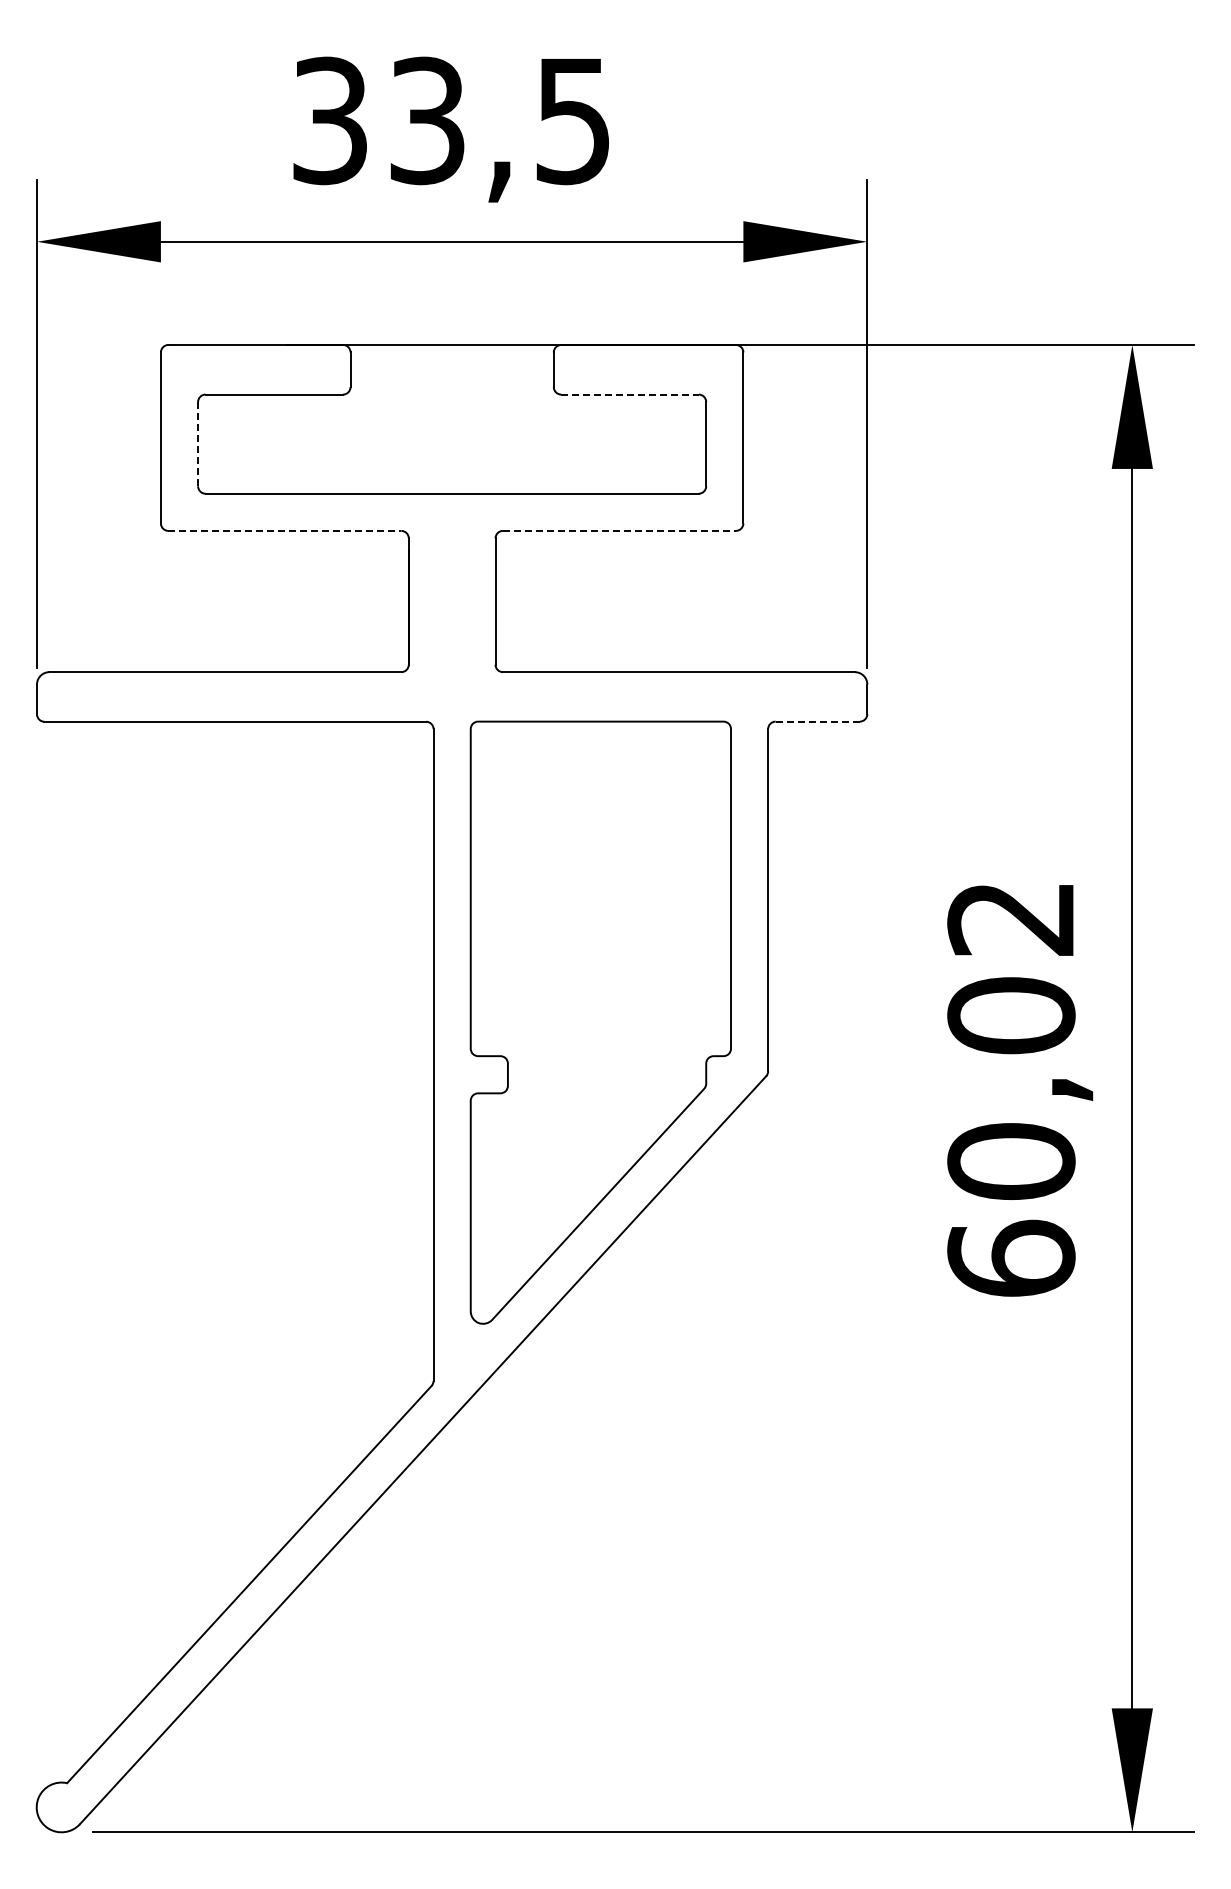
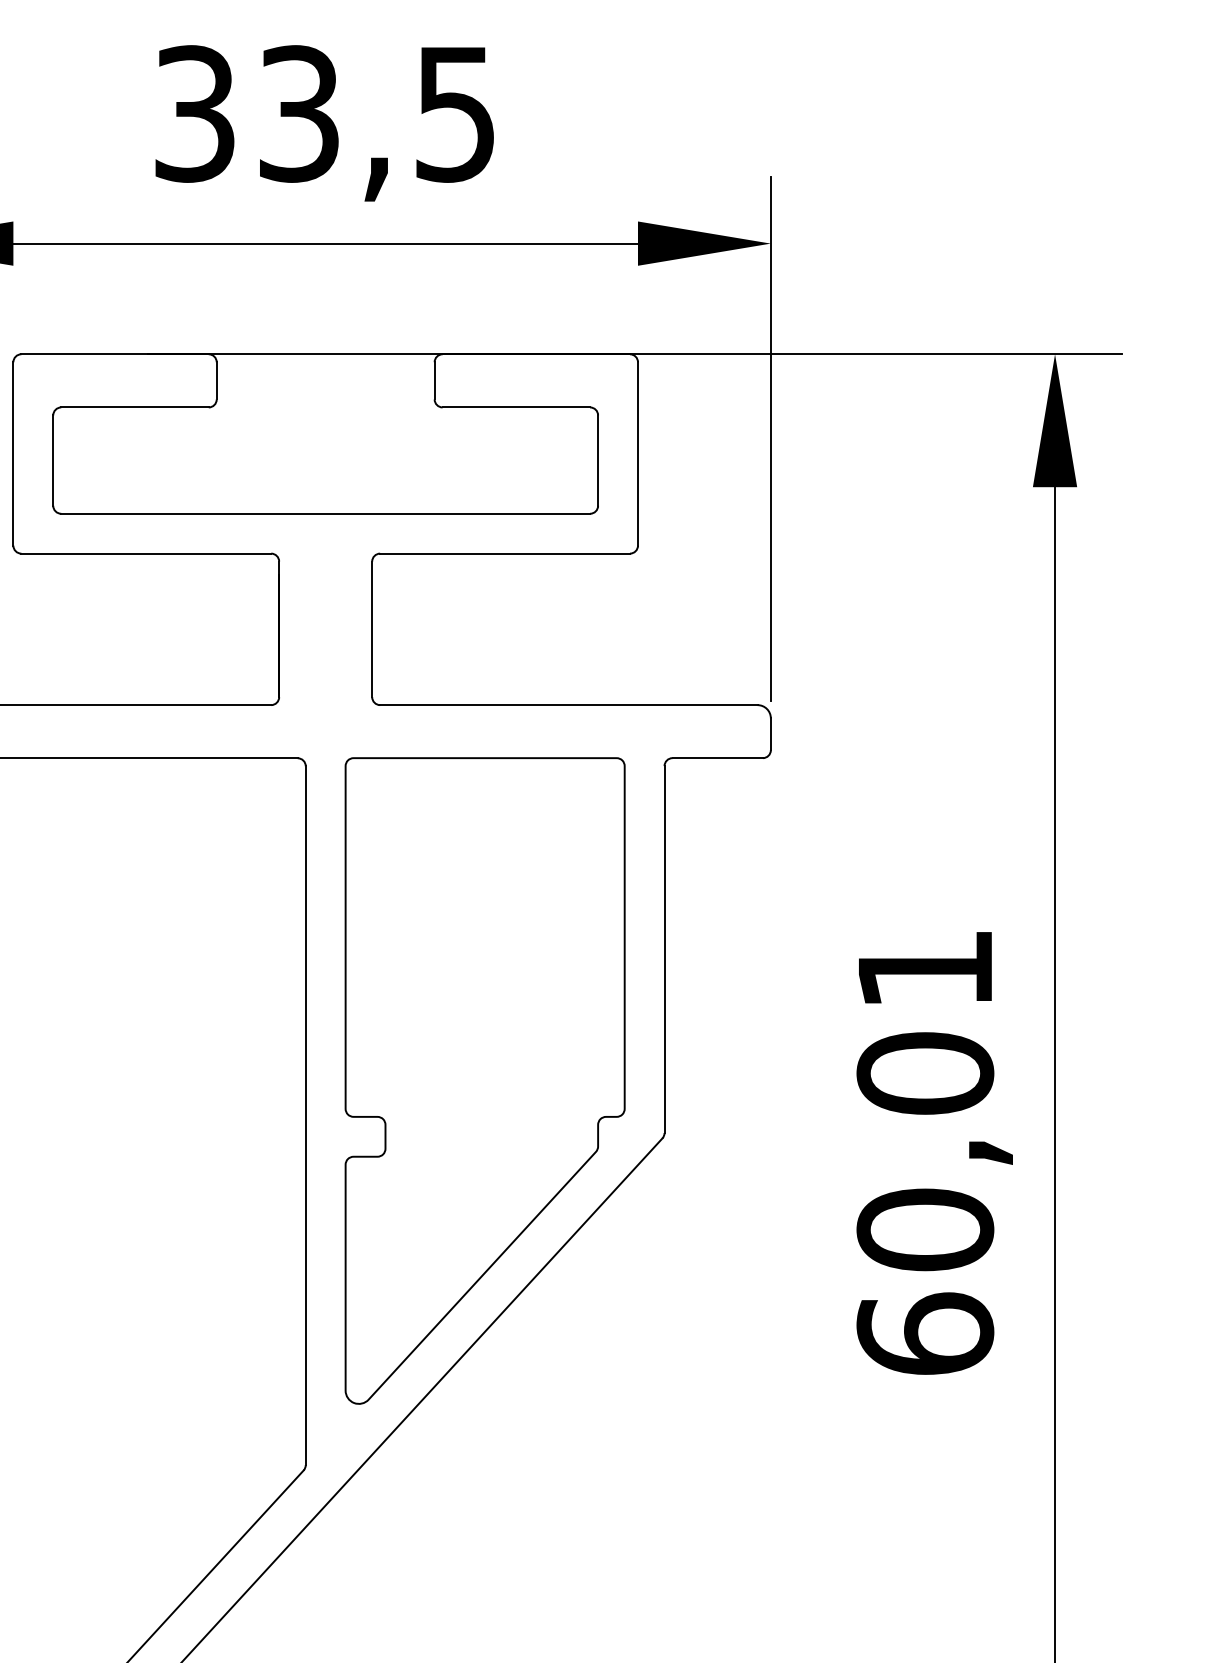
line: (630, 394) -> (516, 407), dashed -> solid
line: (198, 443) -> (53, 459), dashed -> solid
line: (285, 530) -> (146, 553), dashed -> solid
line: (619, 530) -> (505, 553), dashed -> solid
line: (818, 721) -> (718, 758), dashed -> solid
text: (1010, 919) -> (924, 970), 60,02 -> 60,01

